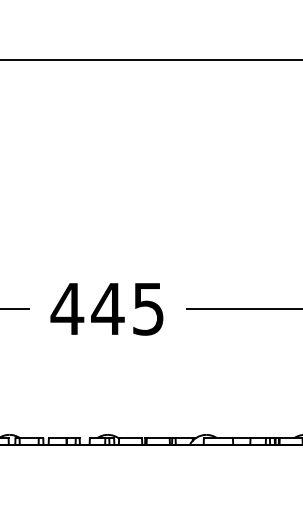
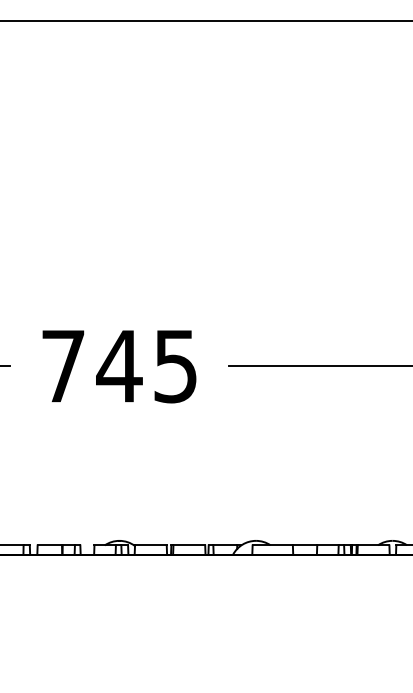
text: (67, 308) -> (63, 365), 445 -> 745

